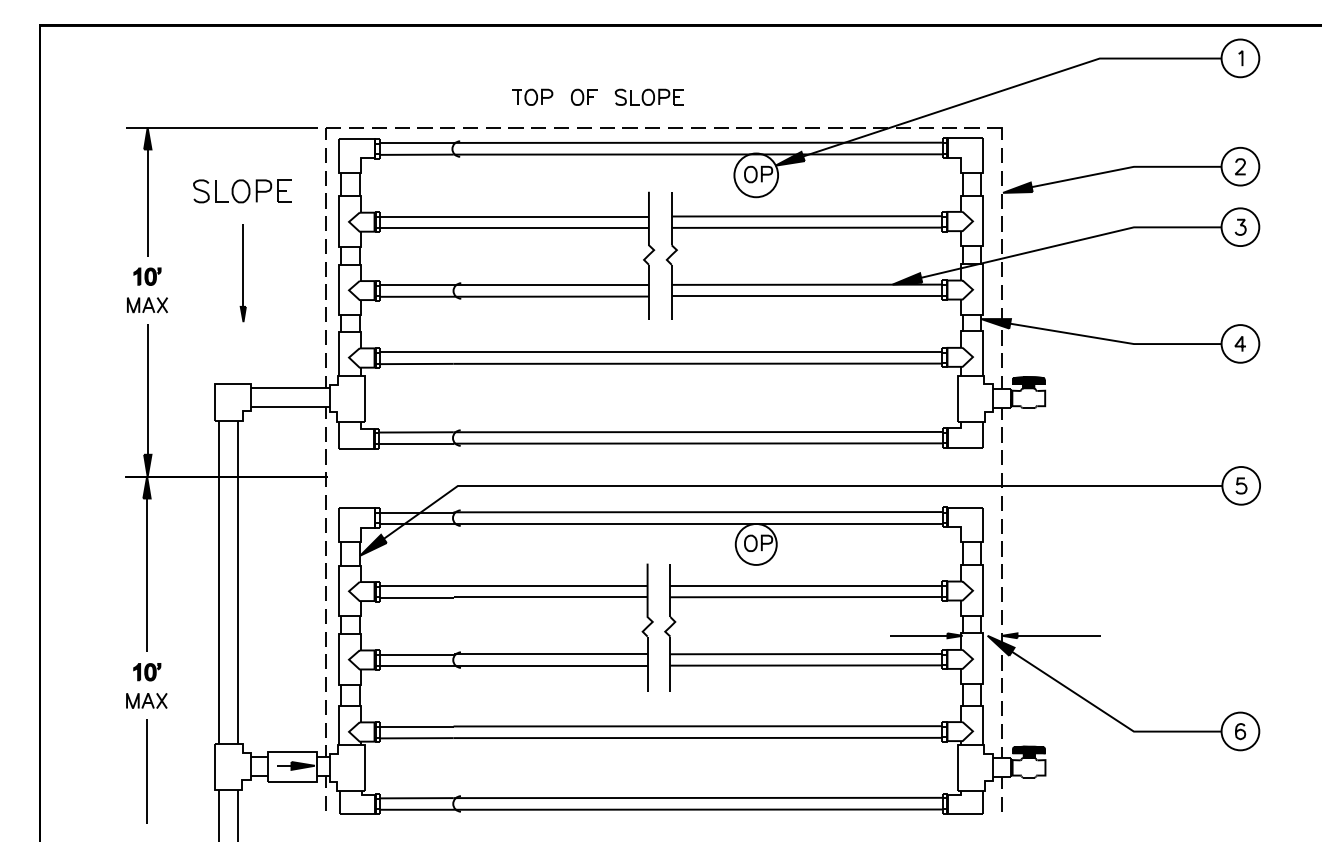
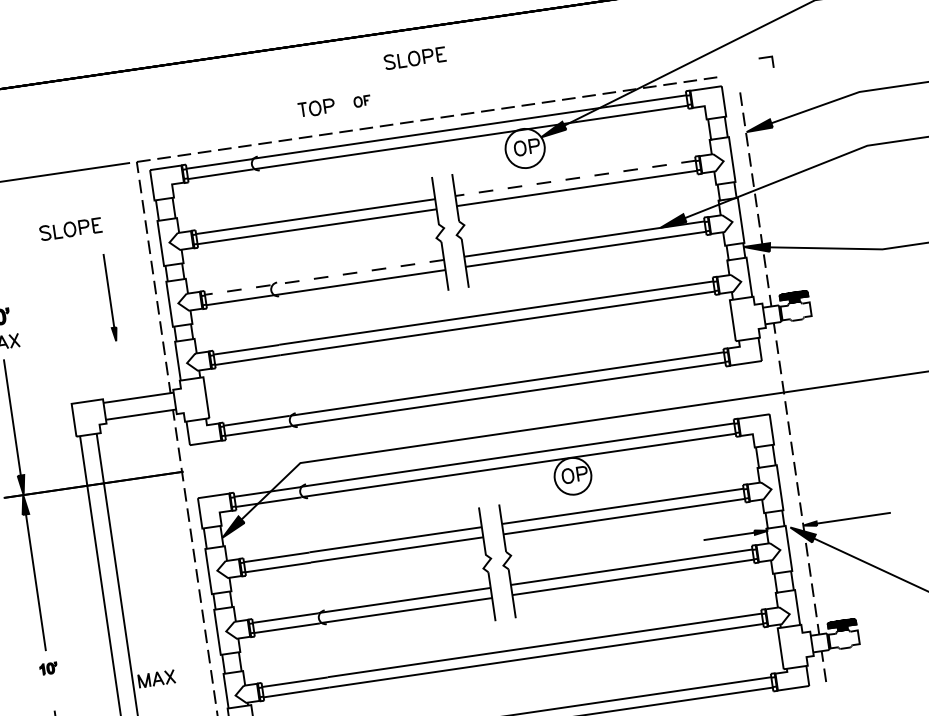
part: (584, 96) -> (362, 100), size x0.7
part: (649, 96) -> (415, 57), moved
line: (994, 128) -> (765, 58), moved
part: (242, 191) -> (70, 229), size x0.7
line: (806, 216) -> (575, 178), solid -> dashed
part: (242, 273) -> (109, 298), moved
line: (514, 285) -> (324, 277), solid -> dashed
part: (147, 672) -> (48, 668), size x0.7
part: (146, 700) -> (156, 678), moved

